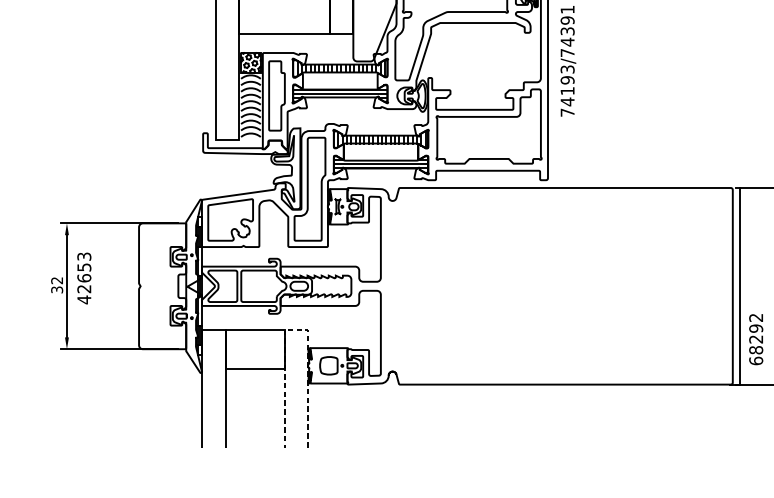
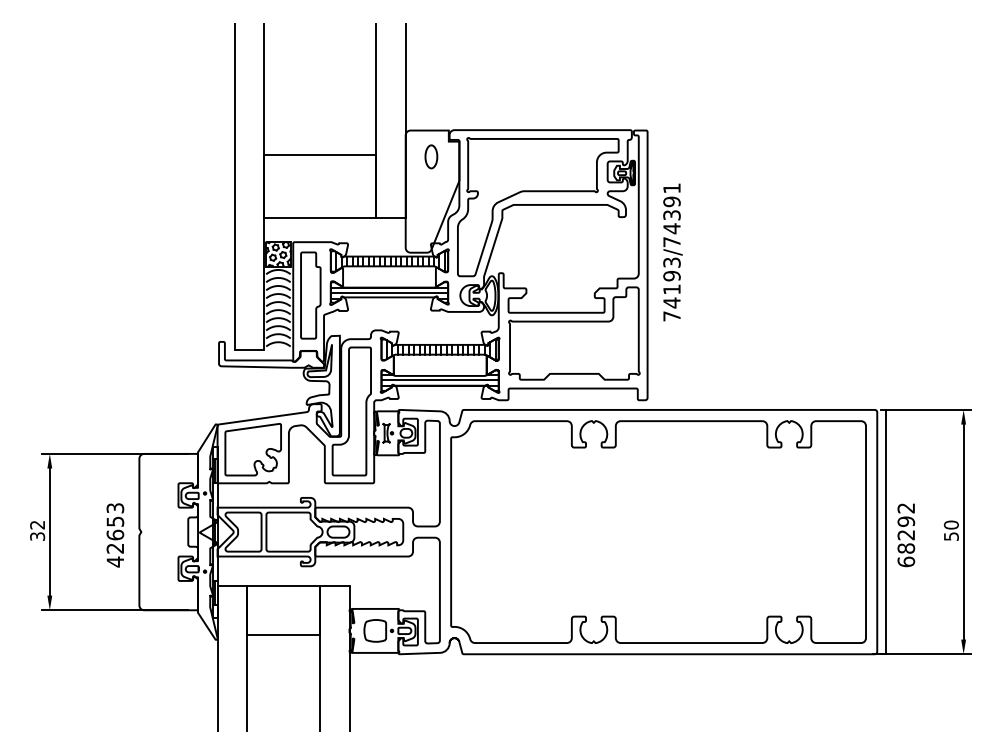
text: (84, 278) -> (115, 535), moved
part: (556, 285) -> (658, 531), added
line: (296, 329) -> (334, 585), dashed -> solid
text: (756, 339) -> (906, 535), moved

